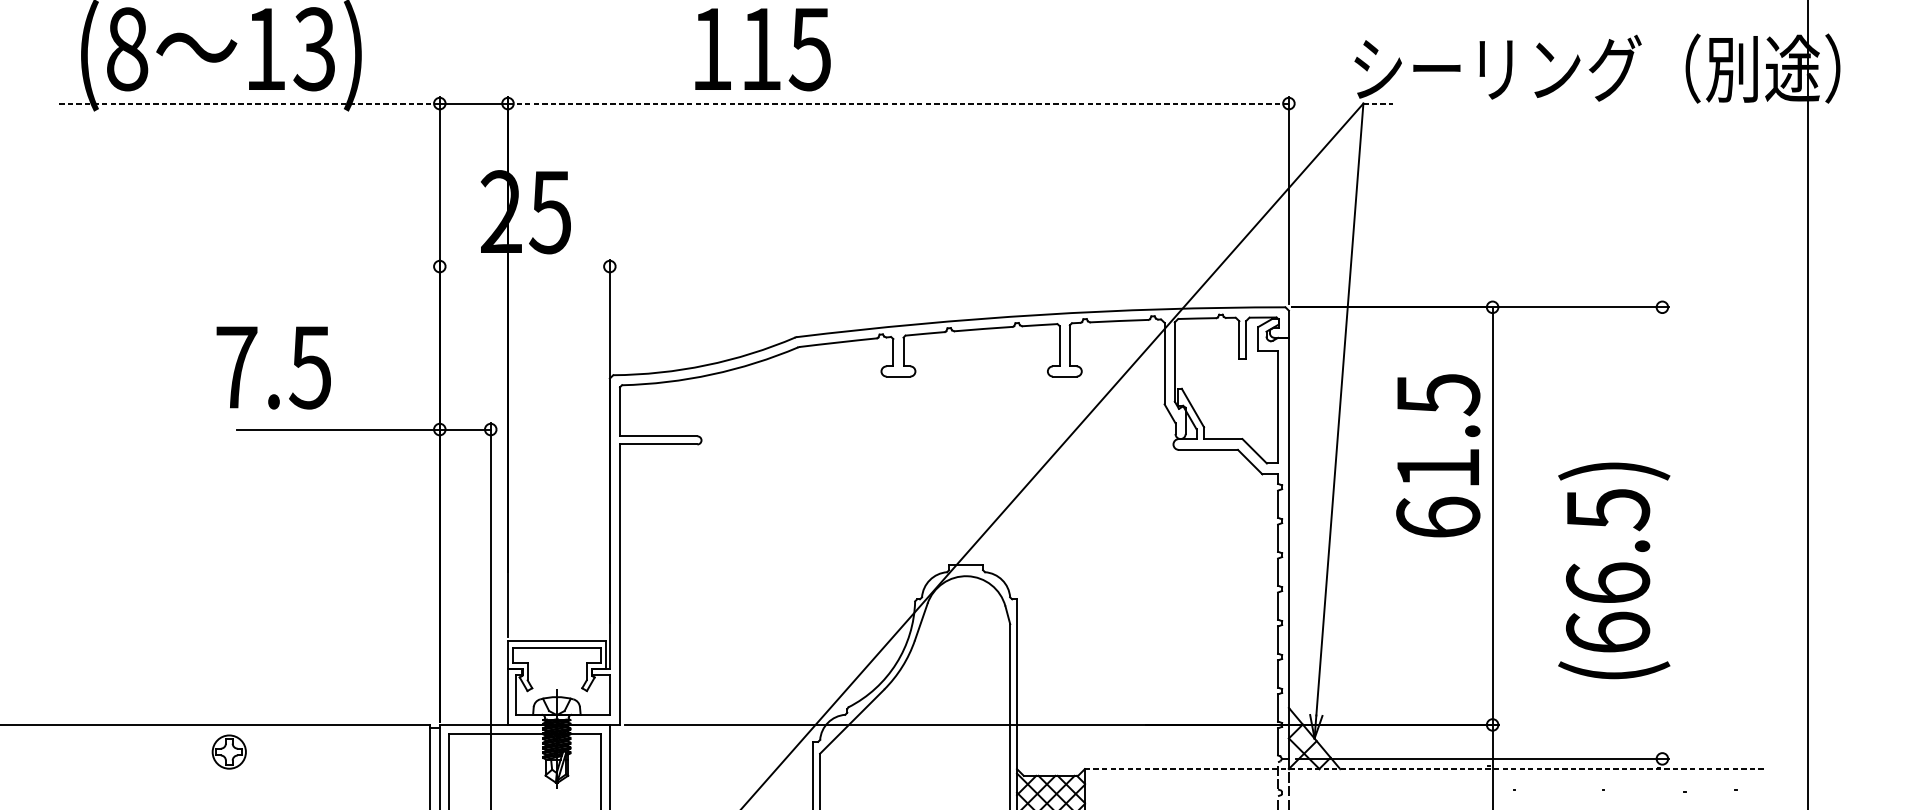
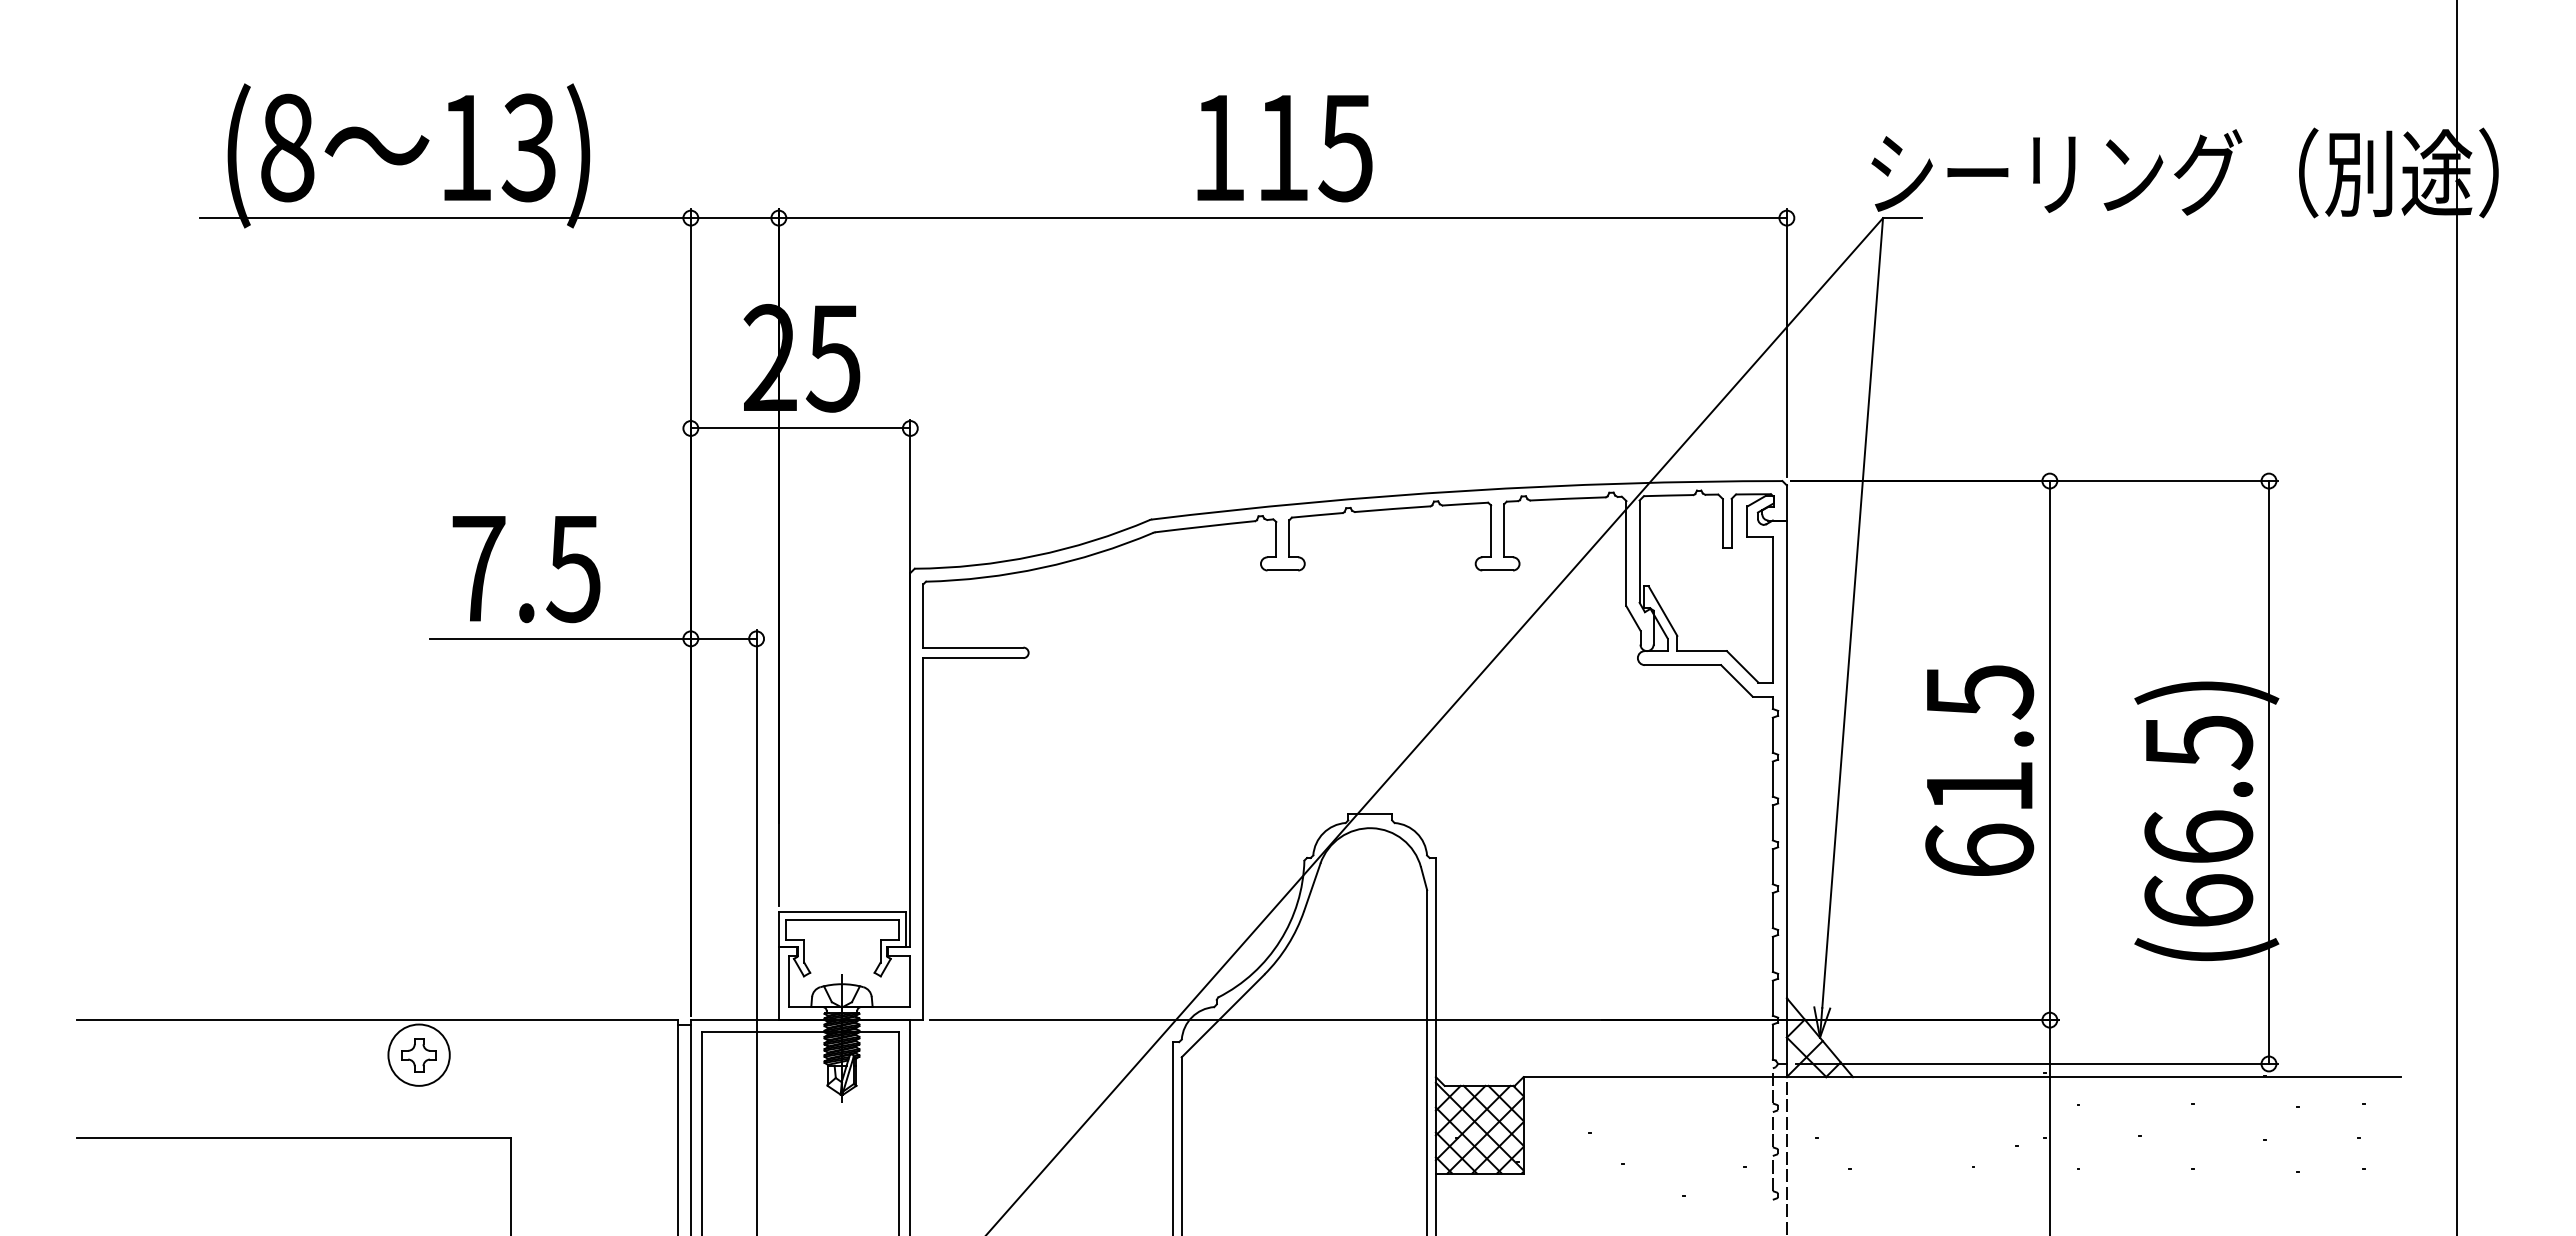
text: (762, 49) -> (1284, 148), moved
line: (249, 103) -> (445, 218), dashed -> solid
line: (898, 103) -> (1282, 218), dashed -> solid
line: (1378, 103) -> (1902, 218), dashed -> solid
line: (524, 266) -> (800, 428), added
text: (273, 368) -> (526, 569), moved
text: (1438, 455) -> (1979, 770), moved
line: (1662, 533) -> (2268, 772), added
circle: (228, 751) -> (418, 1054), size x1.43
line: (1424, 769) -> (1962, 1077), dashed -> solid

